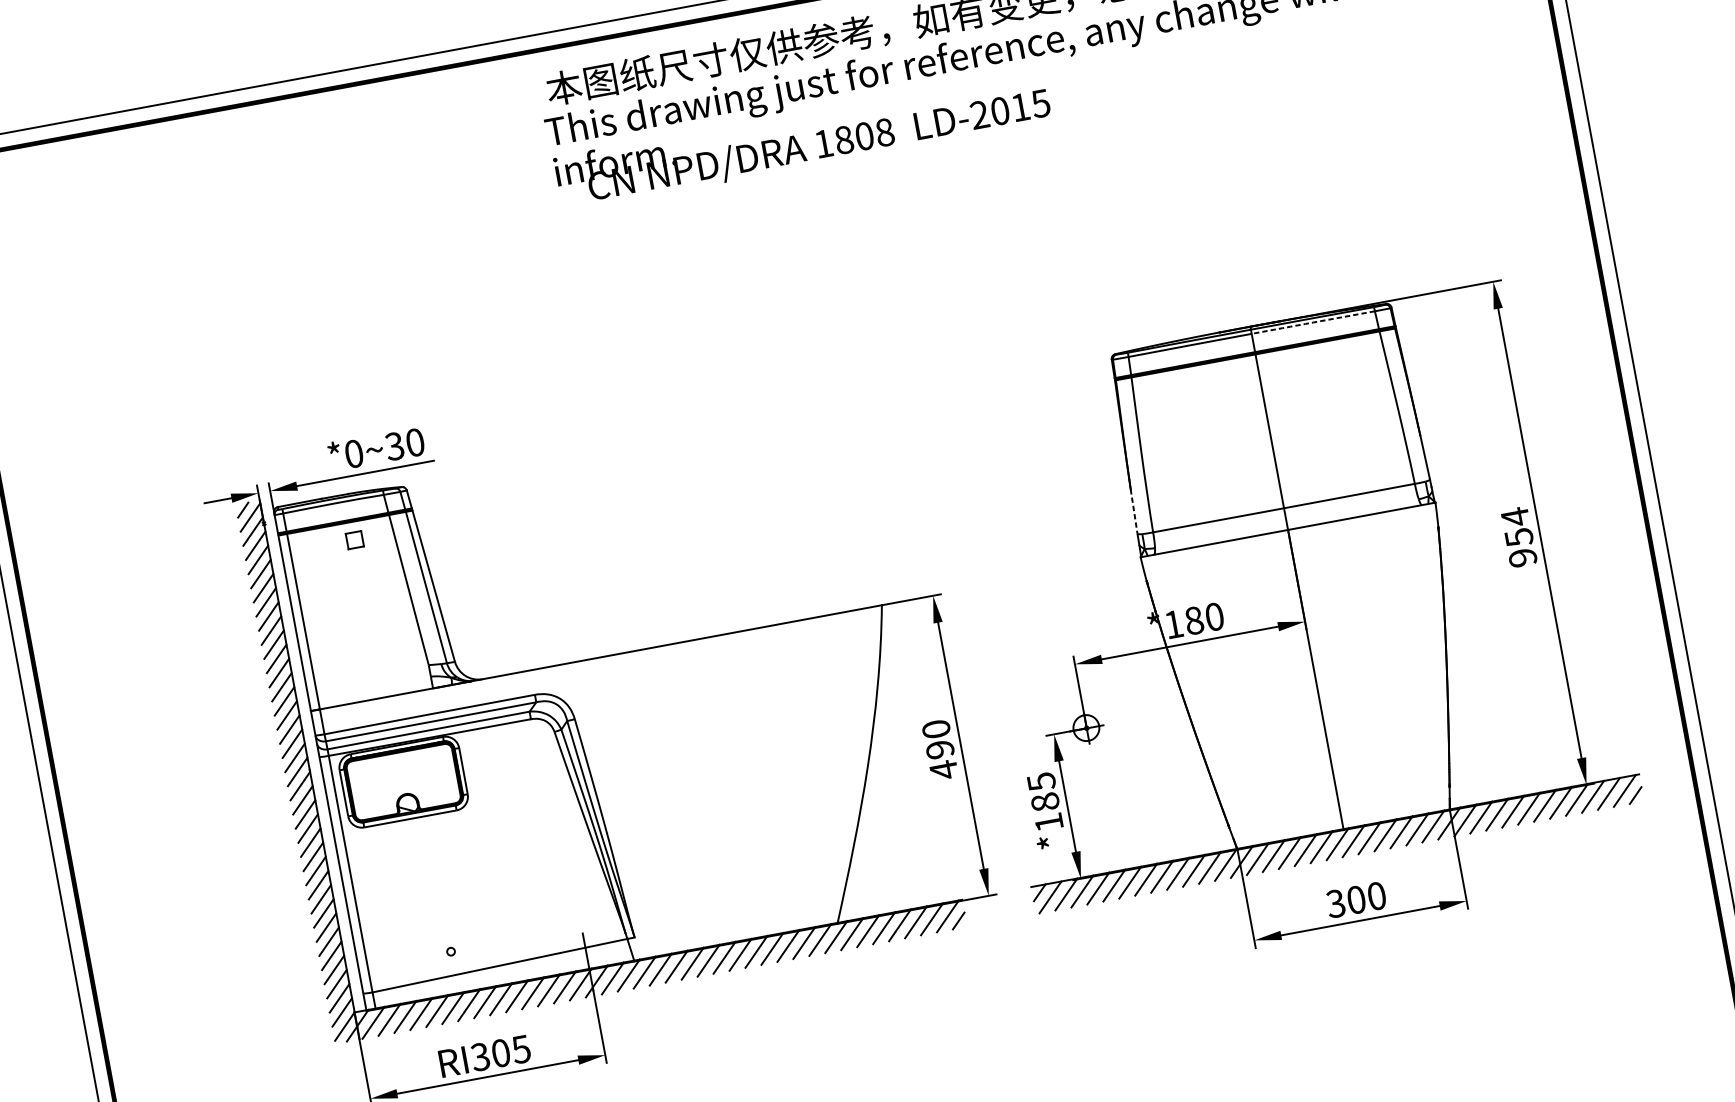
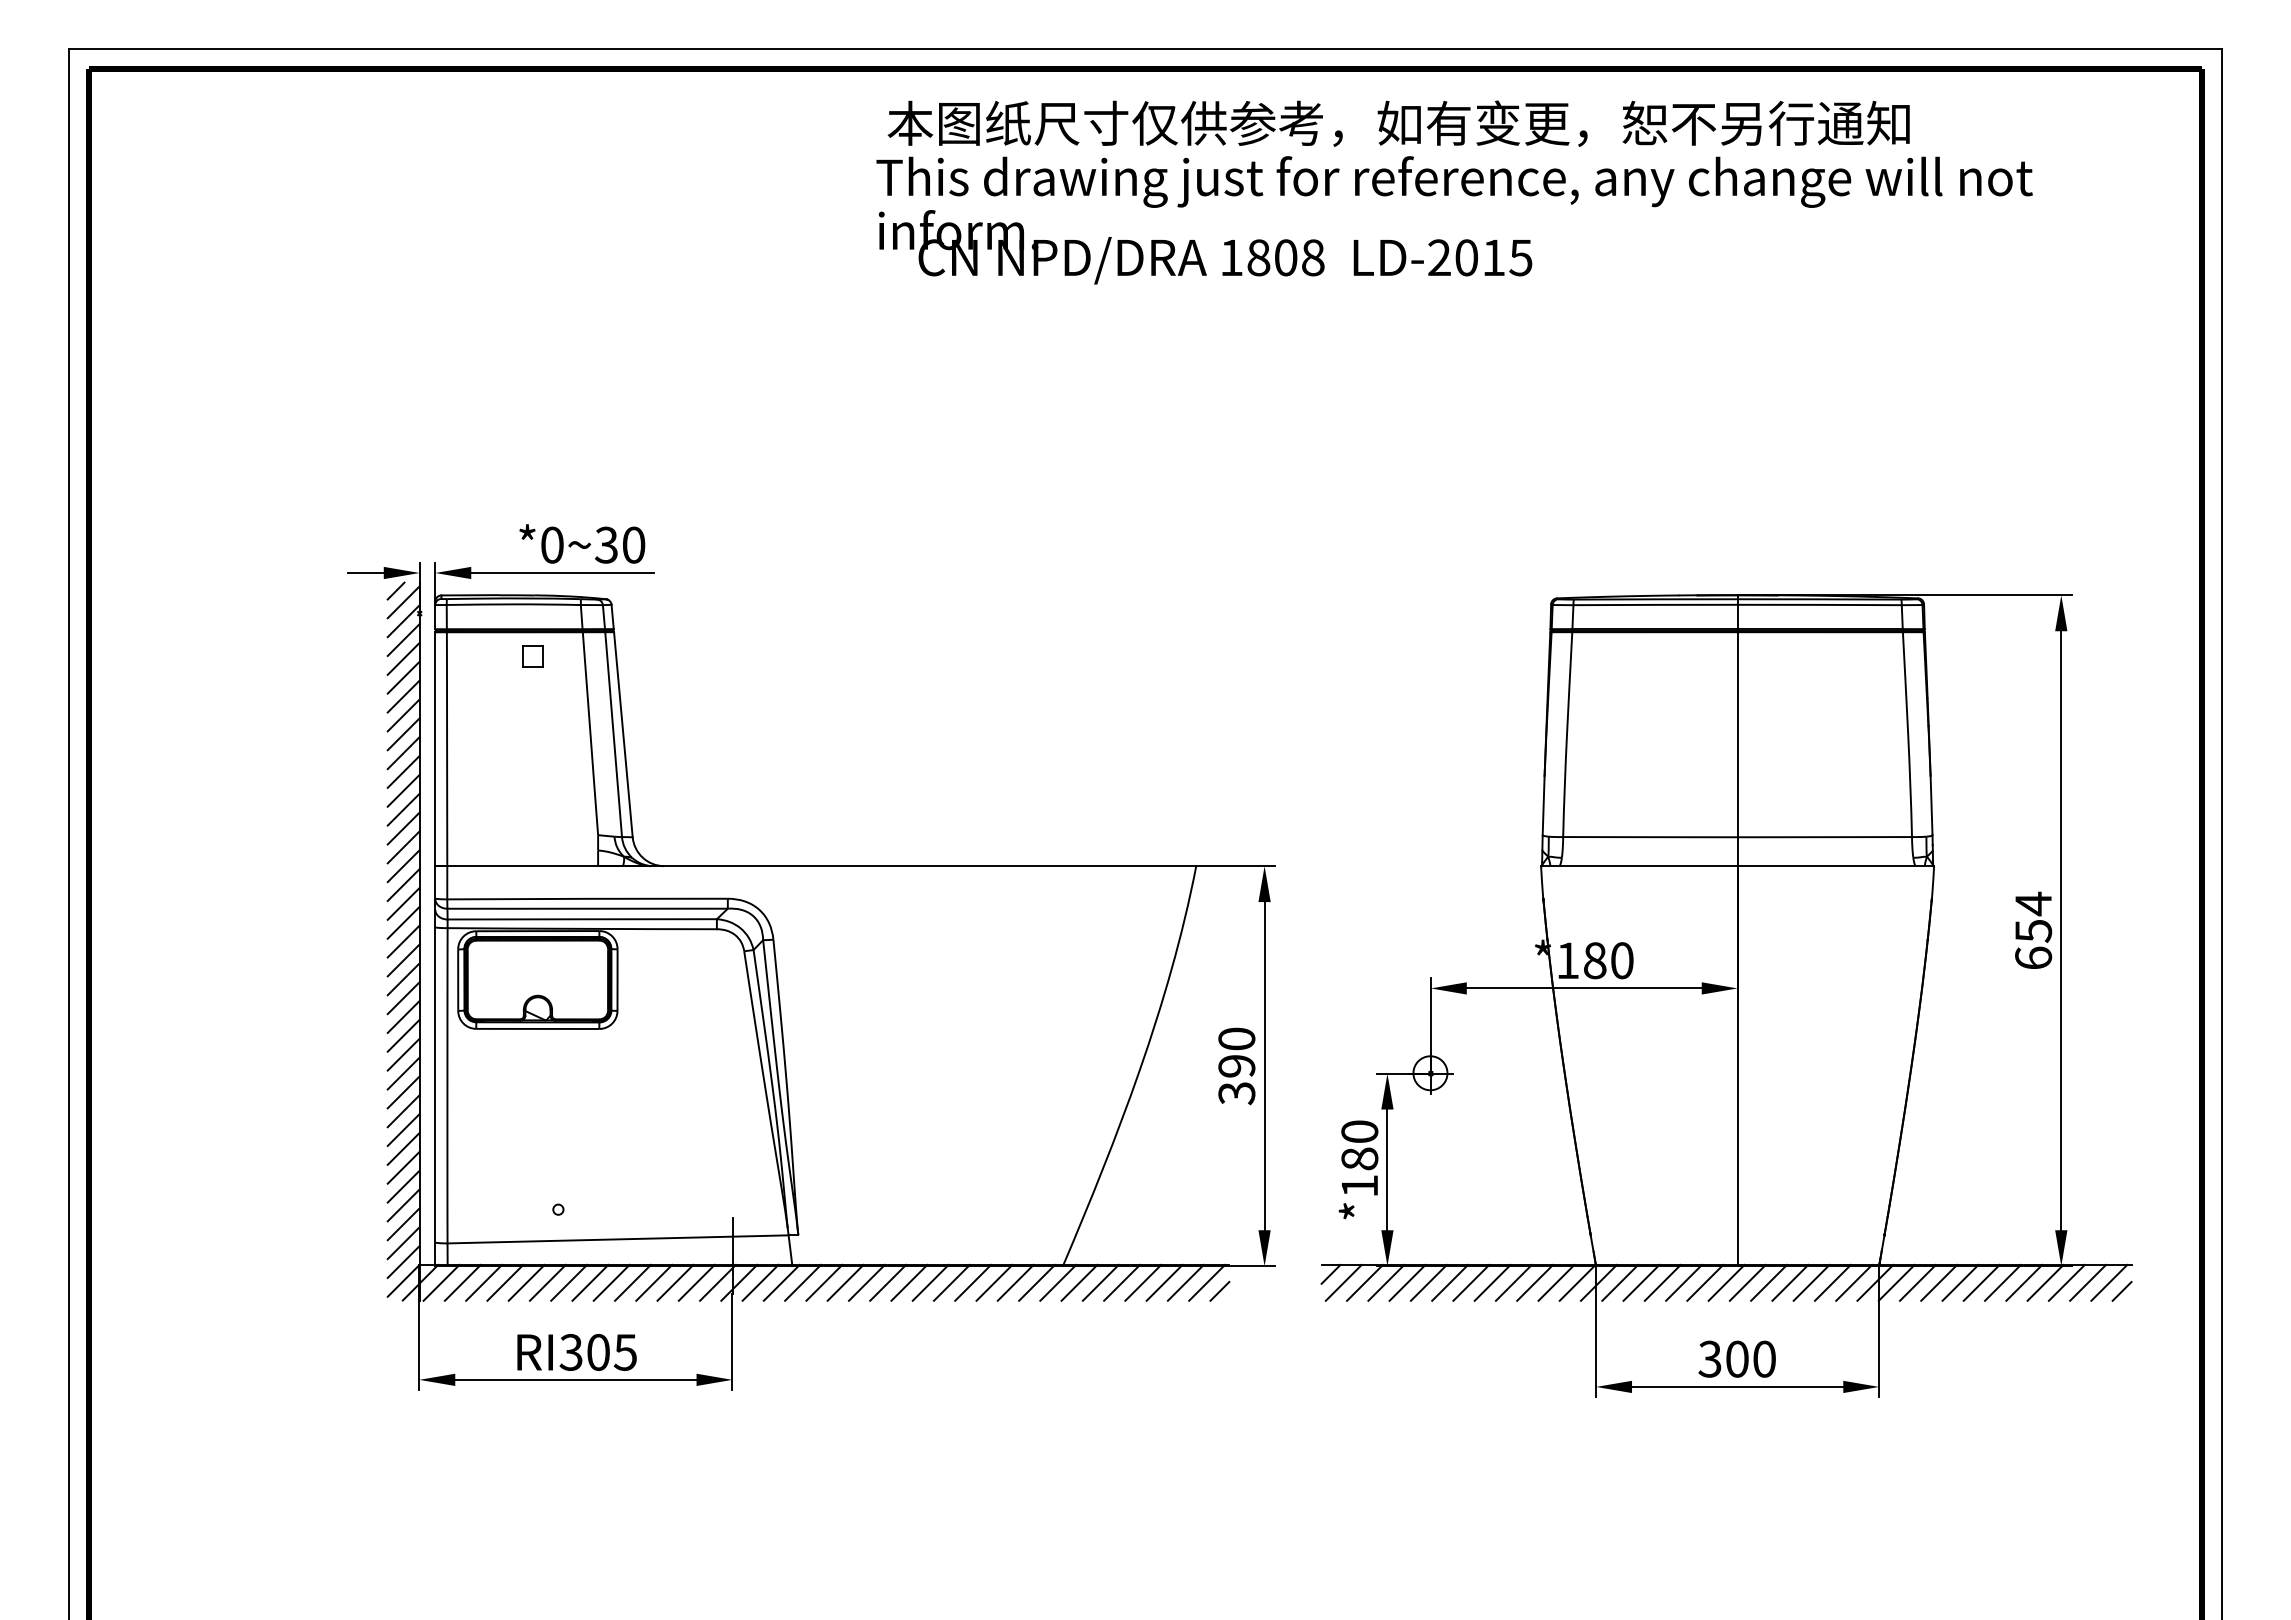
arc: (1313, 322) -> (1819, 604), dashed -> solid
line: (1133, 511) -> (1543, 805), dashed -> solid
text: (1522, 557) -> (2033, 957), 954 -> 654
text: (943, 770) -> (1236, 1093), 490 -> 390
text: (1041, 781) -> (1359, 1131), *185 -> *180

